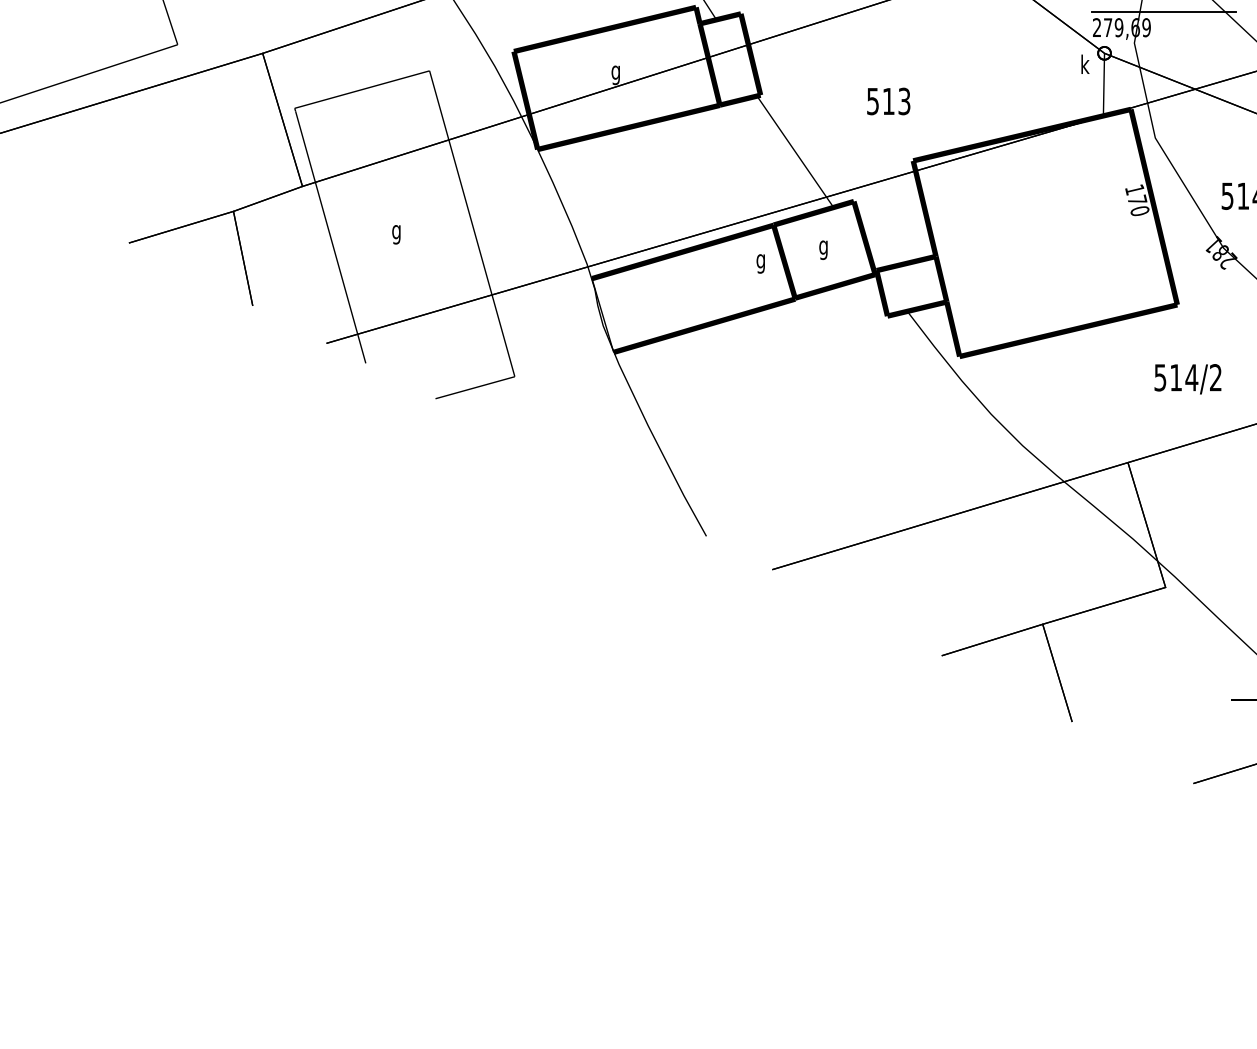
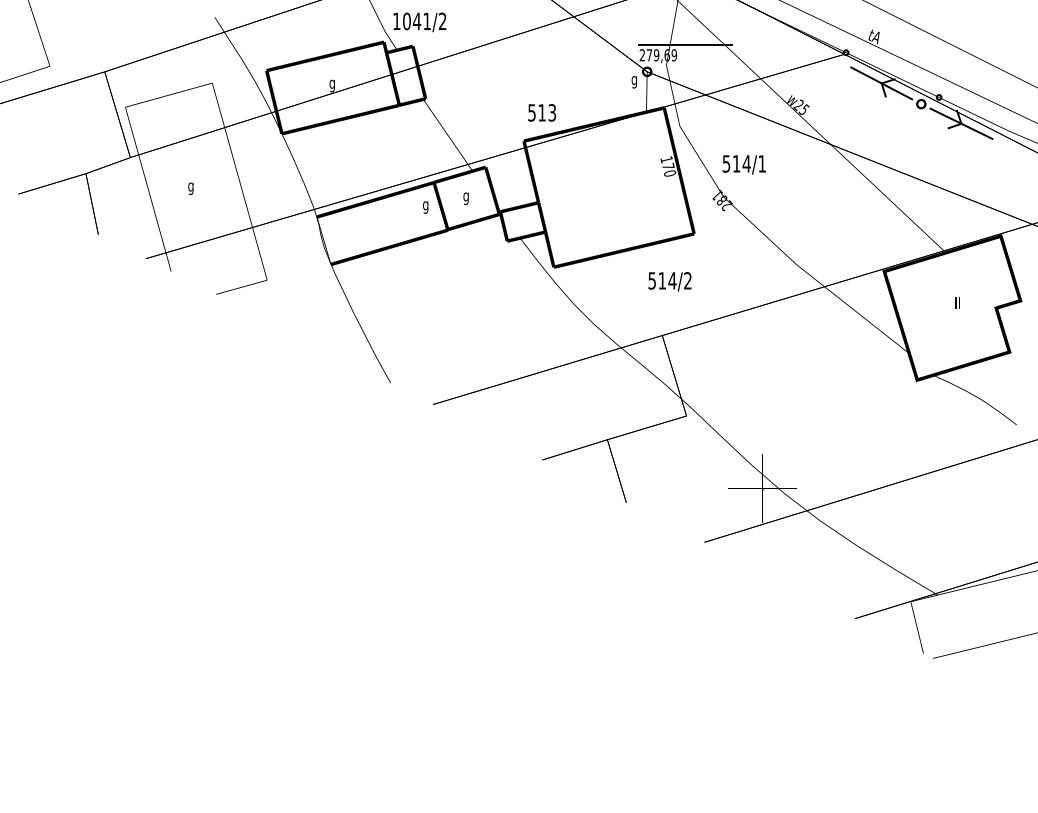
text: (1084, 66) -> (634, 80), k -> g
text: (887, 100) -> (541, 112), moved
text: (1187, 378) -> (669, 281), moved

